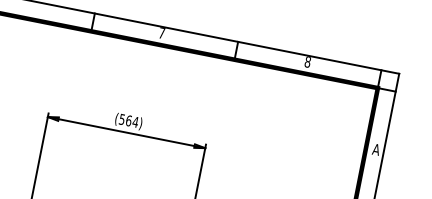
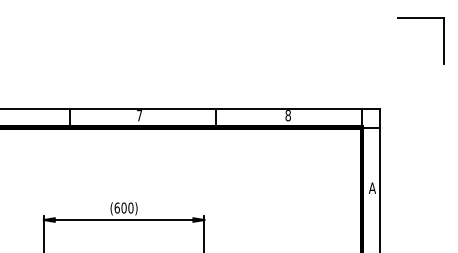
text: (128, 120) -> (123, 207), (564) -> (600)

